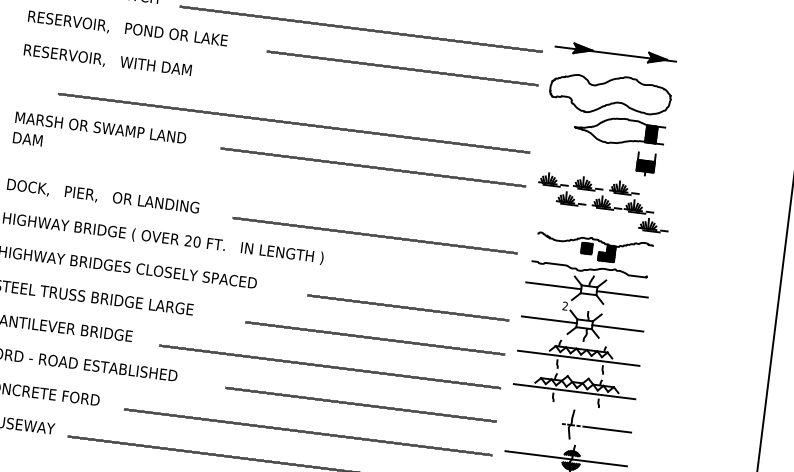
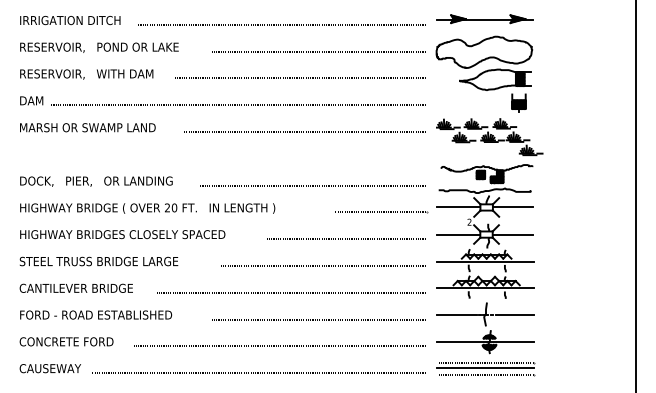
line: (374, 97) -> (299, 77), added
text: (27, 138) -> (31, 100), moved
line: (454, 279) -> (380, 212), added
line: (534, 419) -> (456, 314), added

